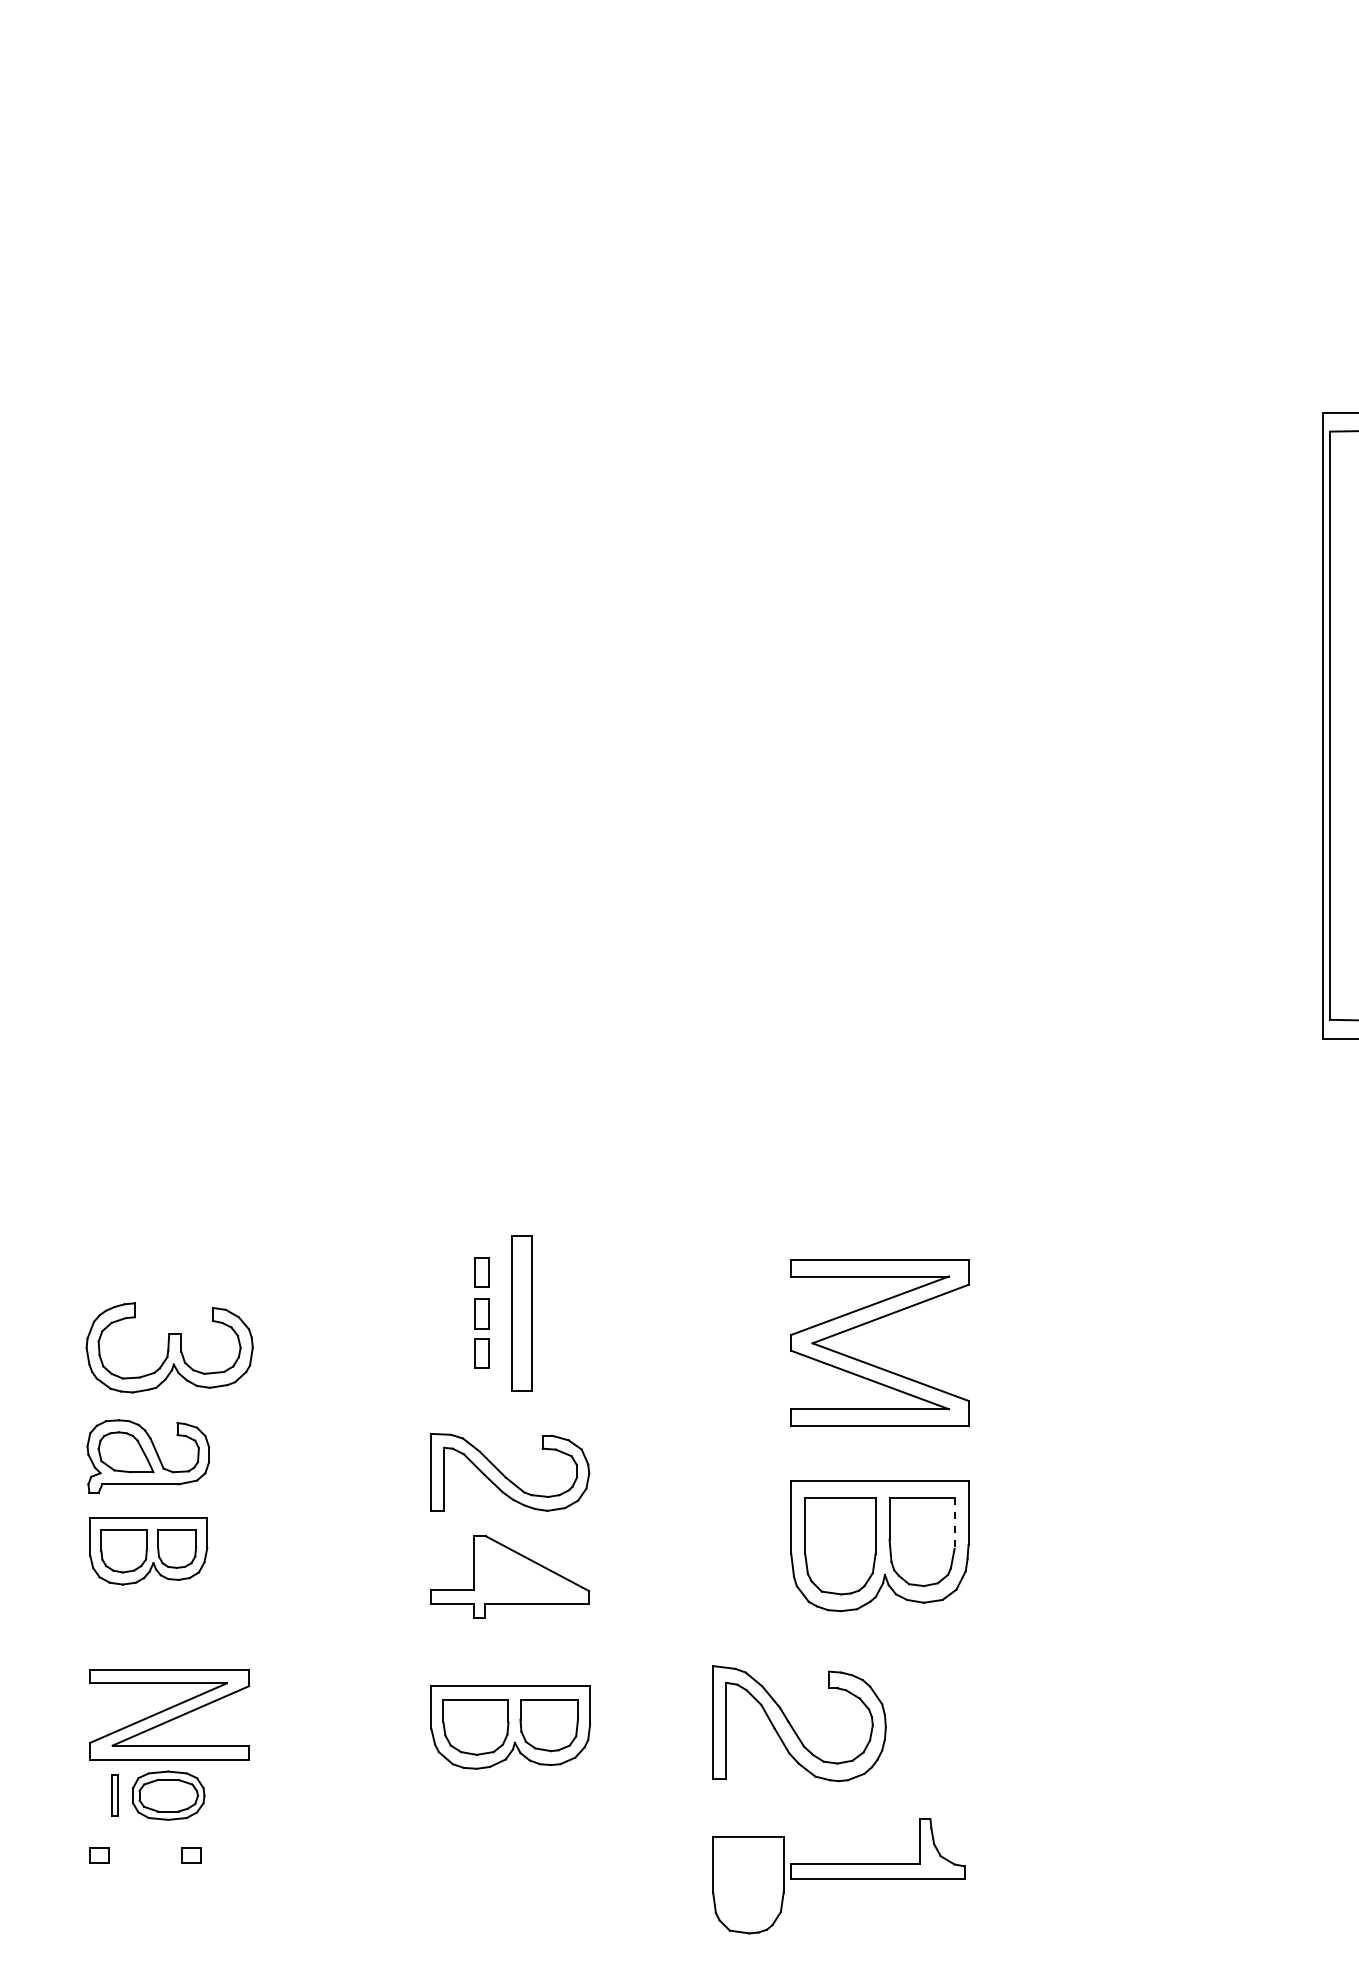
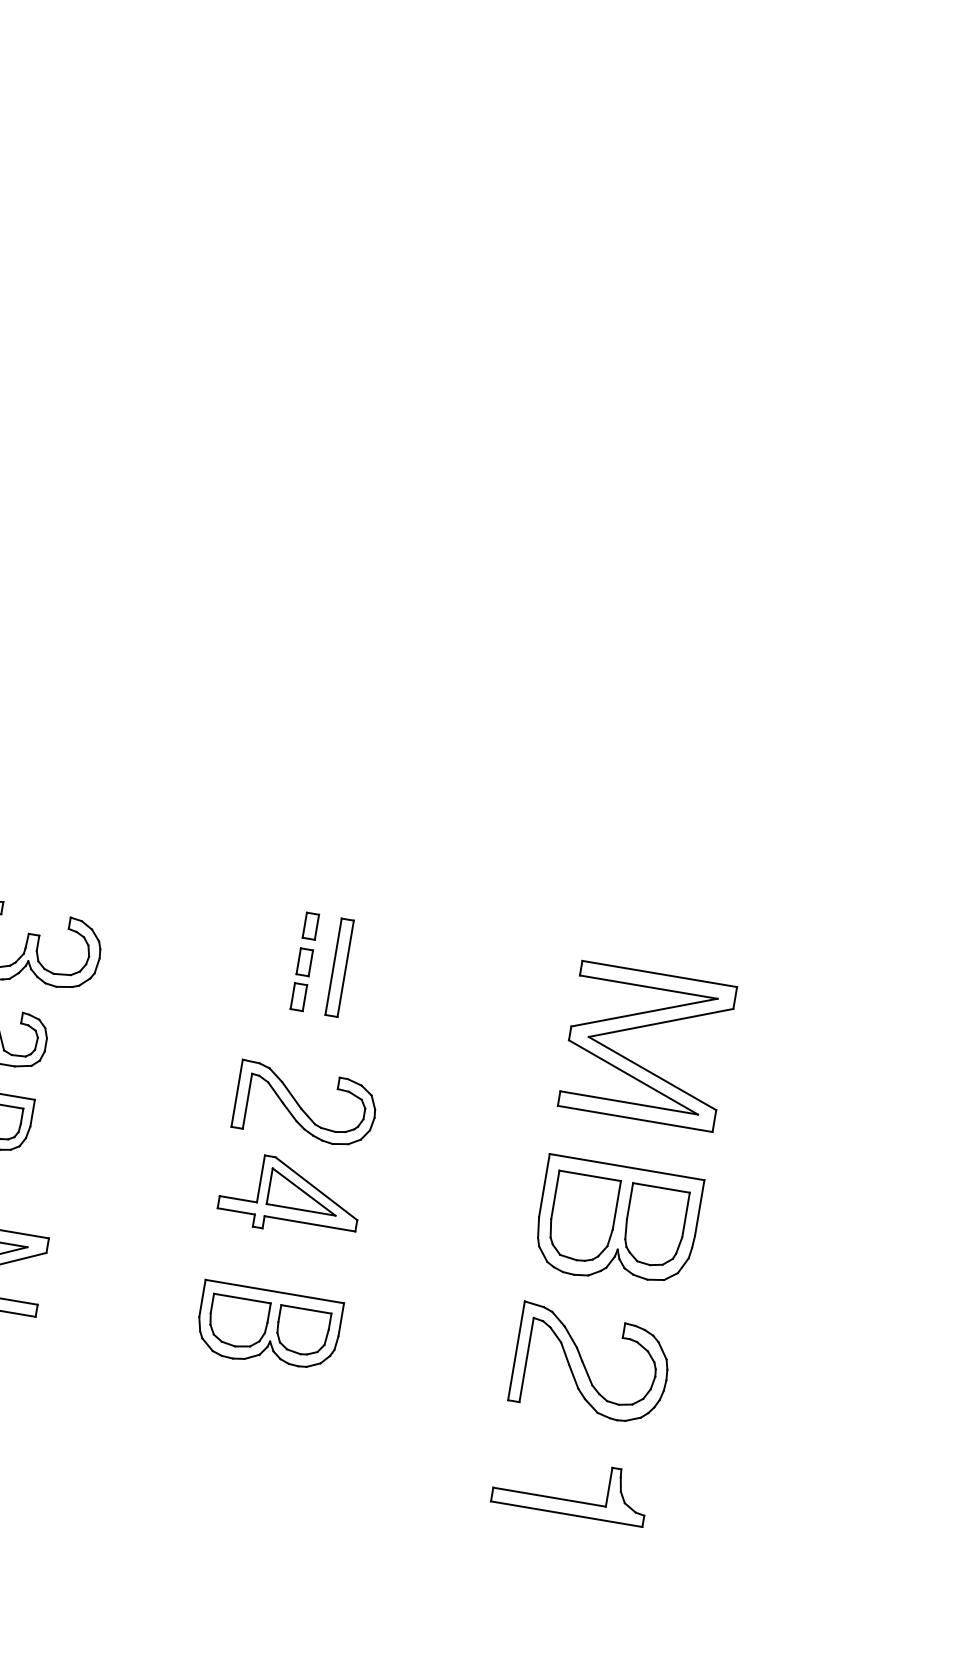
part: (521, 1312) -> (339, 967), size x0.71
line: (954, 1523) -> (685, 1215), dashed -> solid
part: (524, 1569) -> (304, 1191), added
part: (793, 1727) -> (585, 1366), moved
part: (748, 1885) -> (452, 1500), removed

